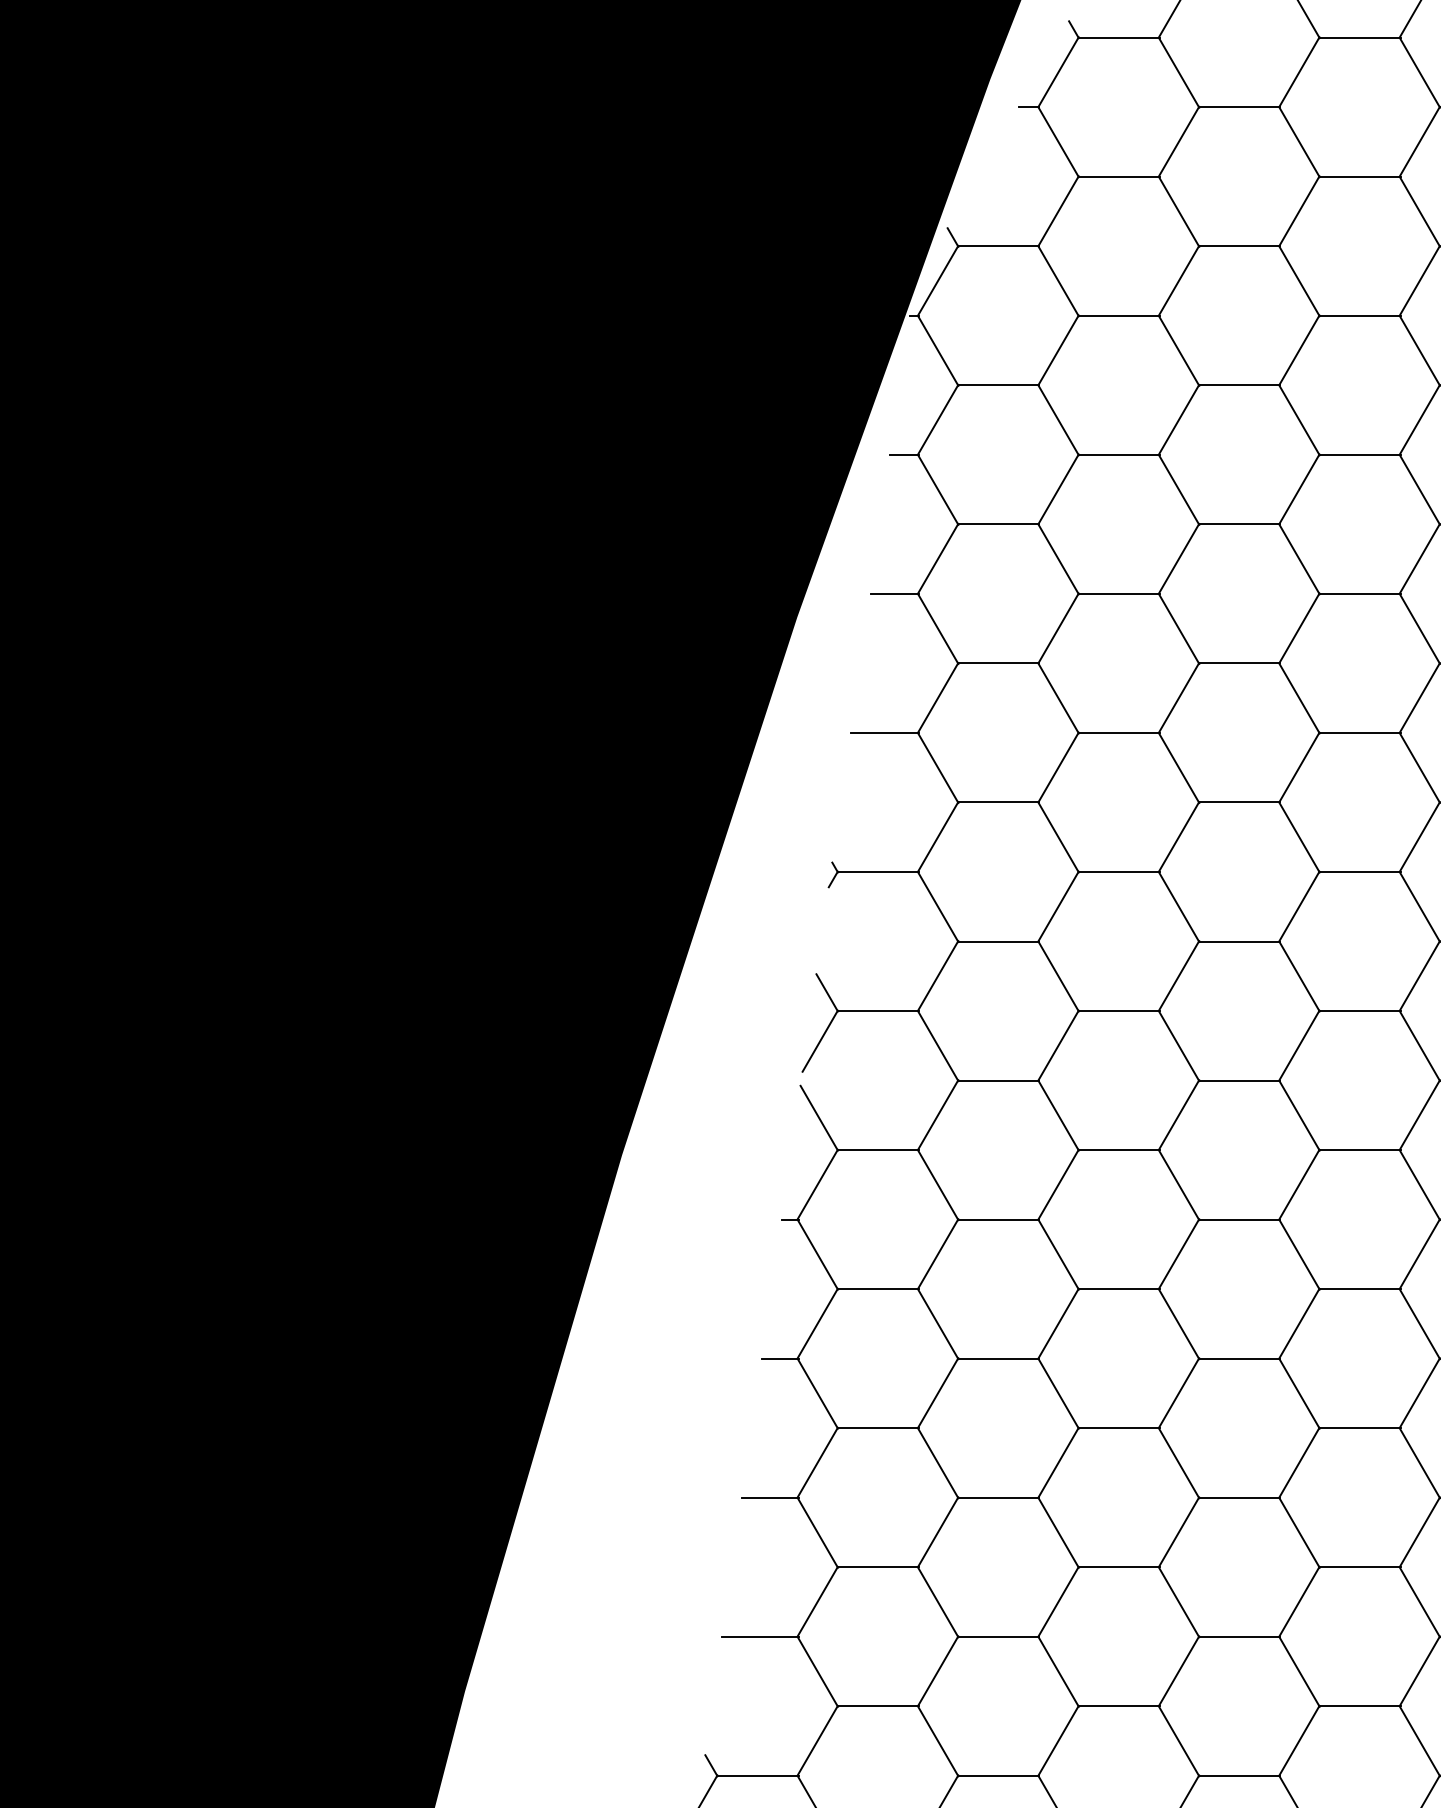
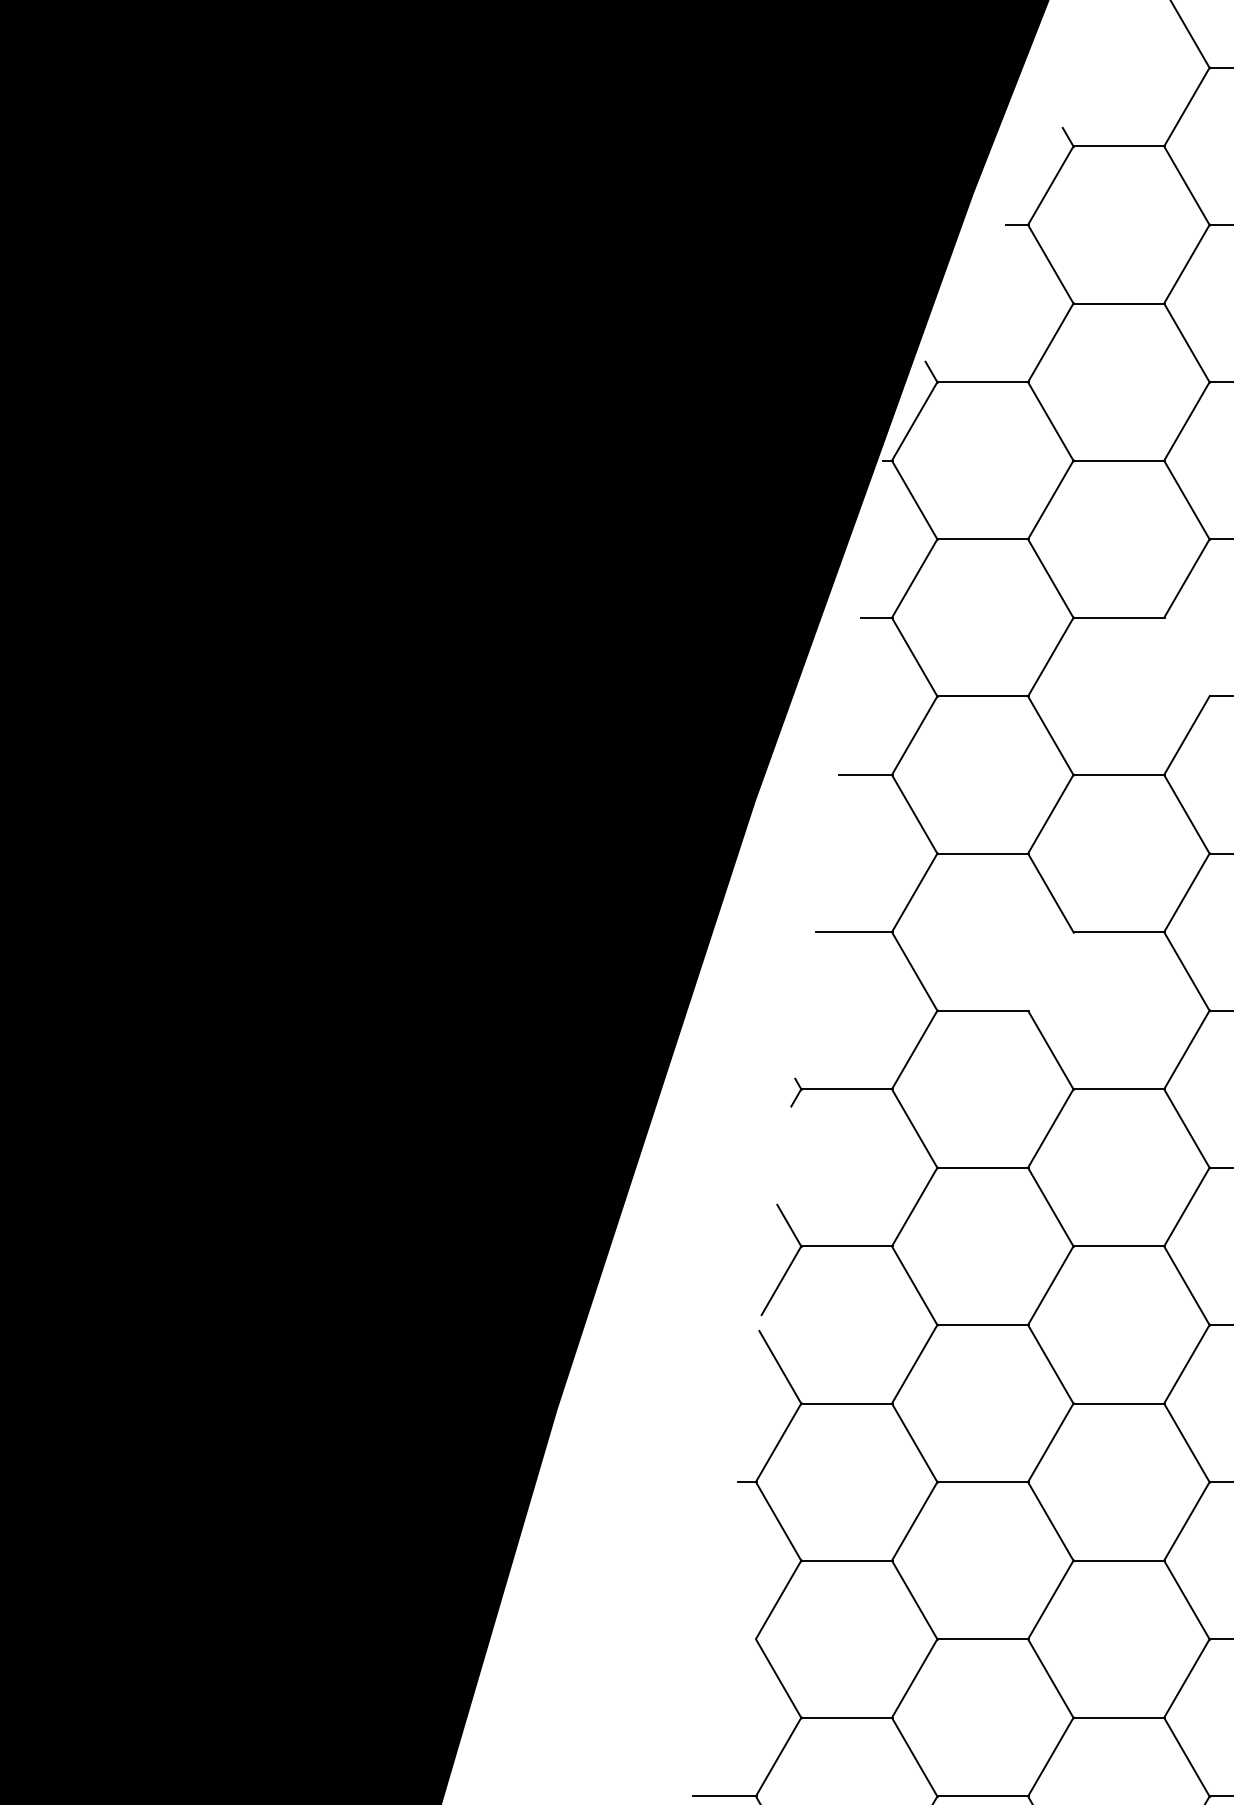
line: (1179, 489) -> (1187, 657), removed
line: (1058, 767) -> (1050, 971), removed
line: (779, 1358) -> (735, 1639), removed

